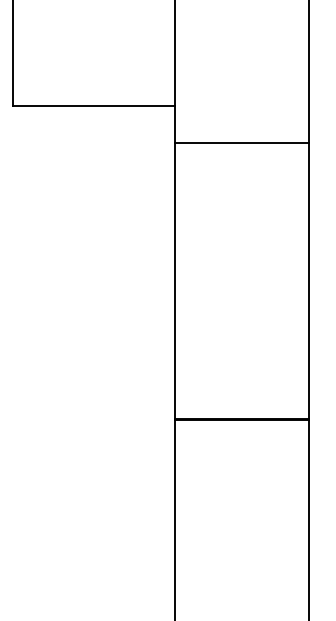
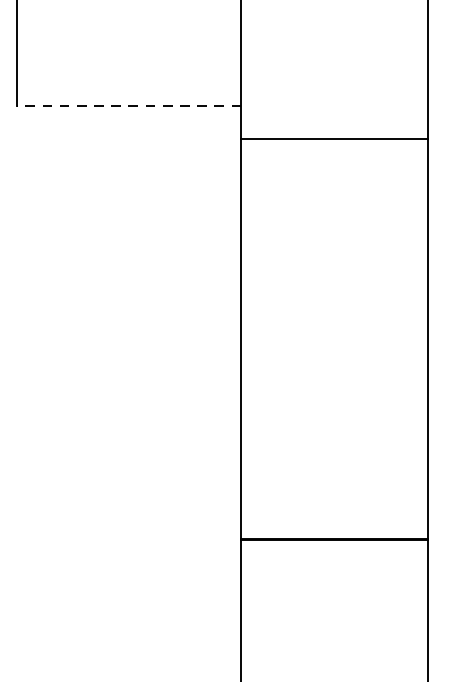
line: (93, 106) -> (128, 106), solid -> dashed
line: (241, 143) -> (333, 139), moved

